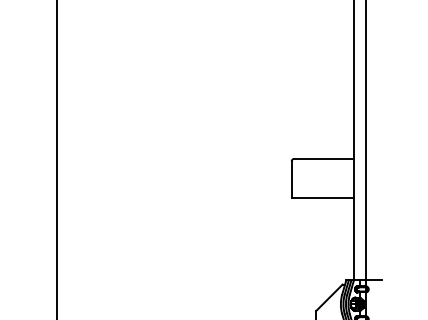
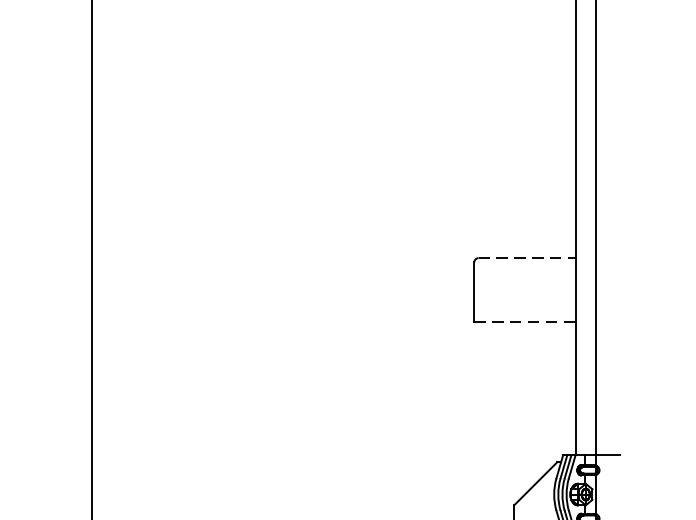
line: (324, 158) -> (527, 257), solid -> dashed
line: (323, 198) -> (525, 322), solid -> dashed

